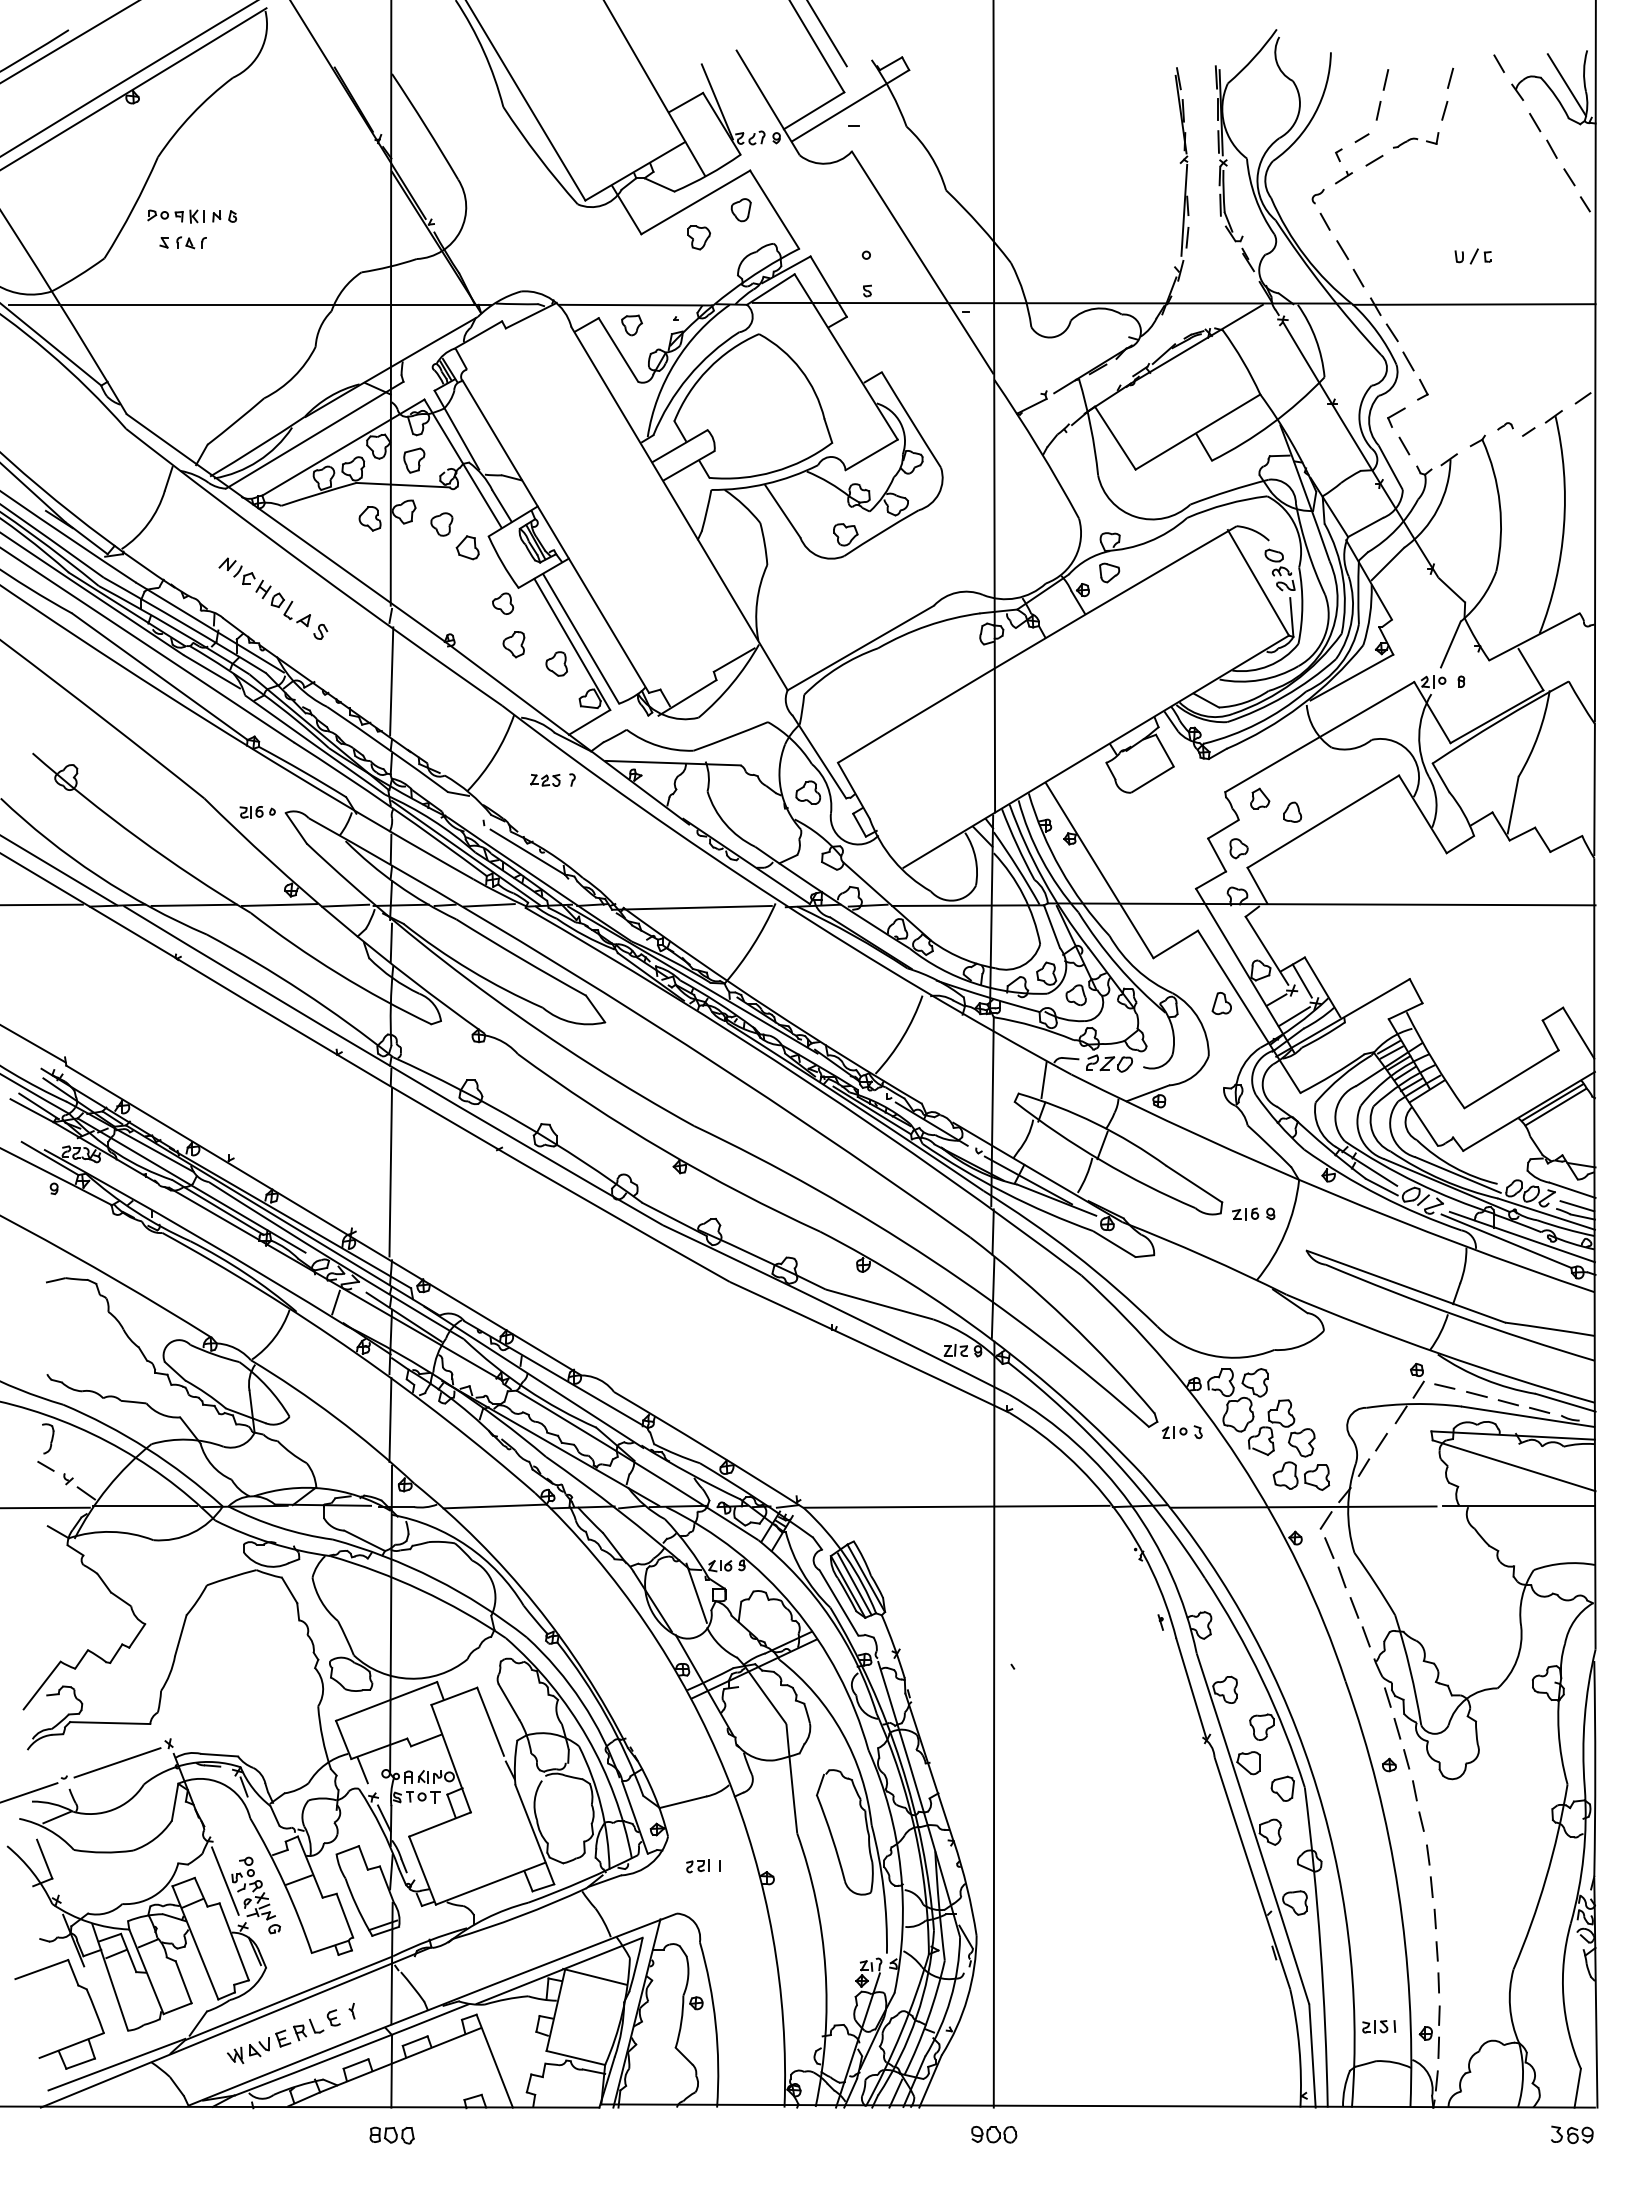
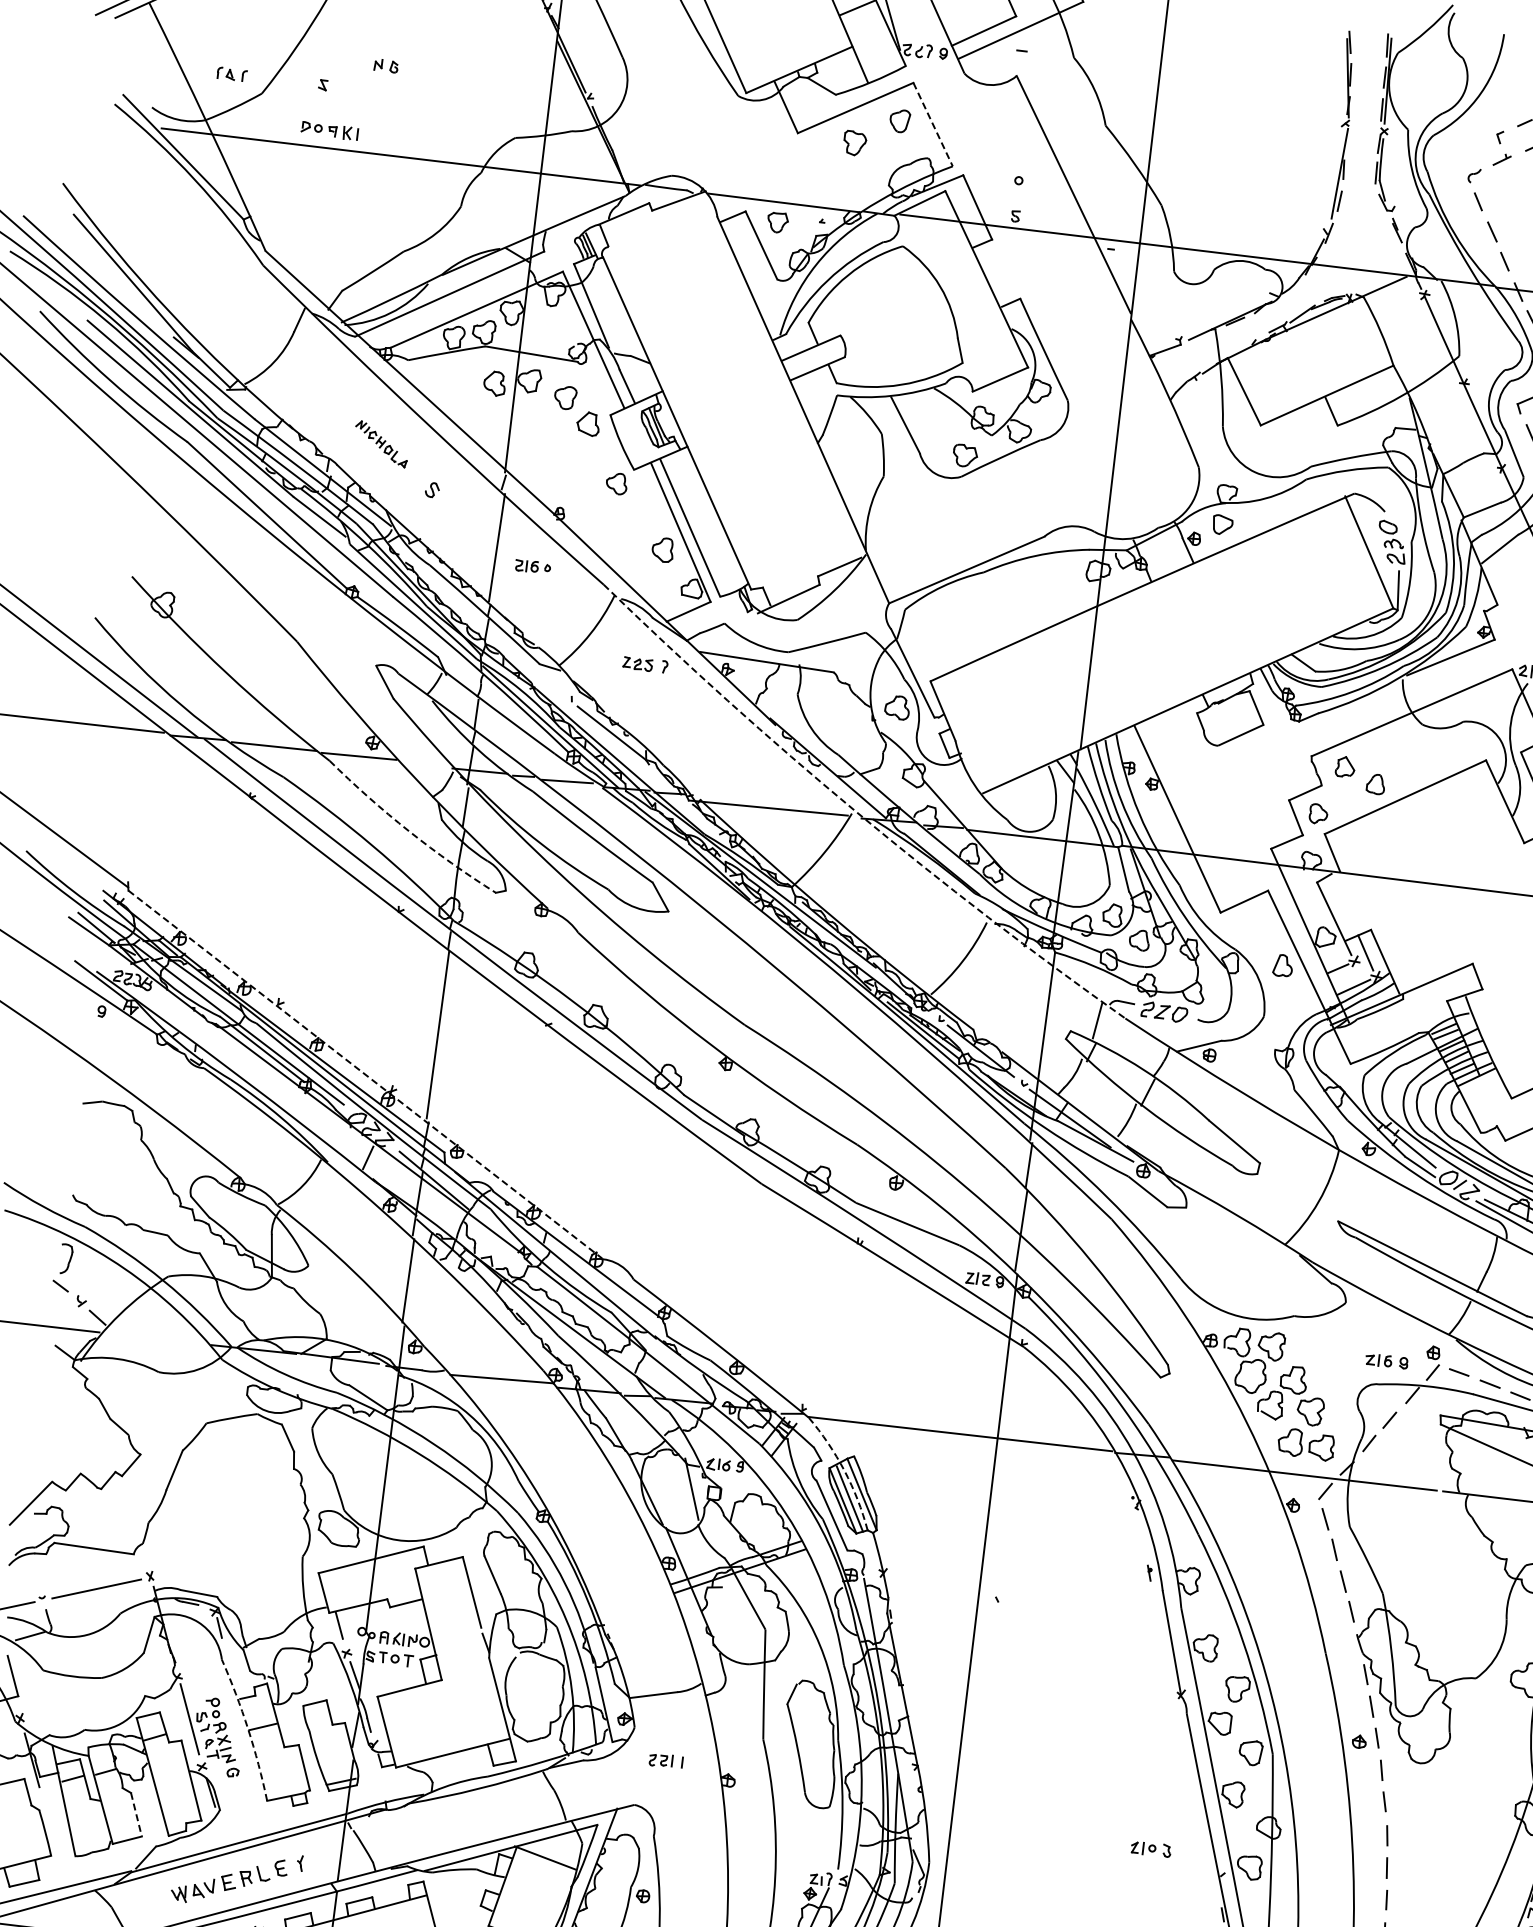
line: (774, 210) -> (932, 125), solid -> dashed
part: (175, 216) -> (328, 130), moved
part: (191, 242) -> (232, 74), moved
part: (414, 460) -> (545, 330), removed
part: (264, 592) -> (381, 444), size x0.6
part: (513, 644) -> (622, 525), removed
part: (257, 812) -> (532, 567), moved
arc: (779, 901) -> (856, 812), solid -> dashed
line: (345, 905) -> (424, 764), removed
arc: (338, 973) -> (409, 831), solid -> dashed
part: (1253, 1213) -> (1386, 1360), moved
line: (323, 1220) -> (365, 1074), solid -> dashed
part: (1182, 1432) -> (1151, 1849), moved
line: (144, 1506) -> (153, 1337), removed
arc: (846, 1556) -> (844, 1470), solid -> dashed
arc: (284, 1884) -> (248, 1729), solid -> dashed
line: (183, 1982) -> (136, 1814), solid -> dashed

